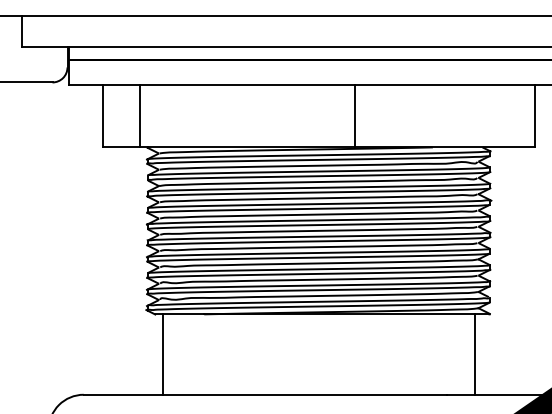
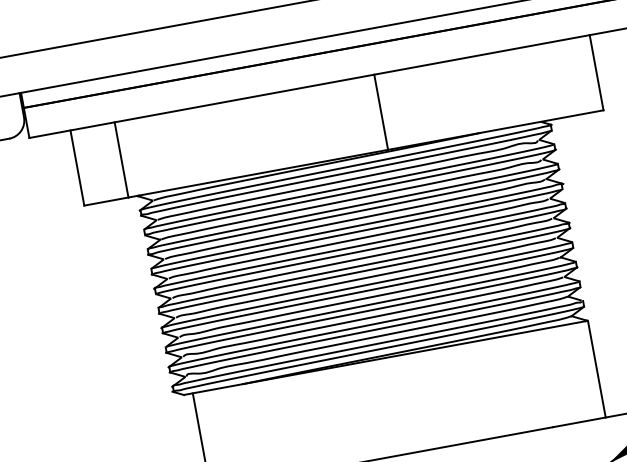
line: (475, 354) -> (597, 368), moved

